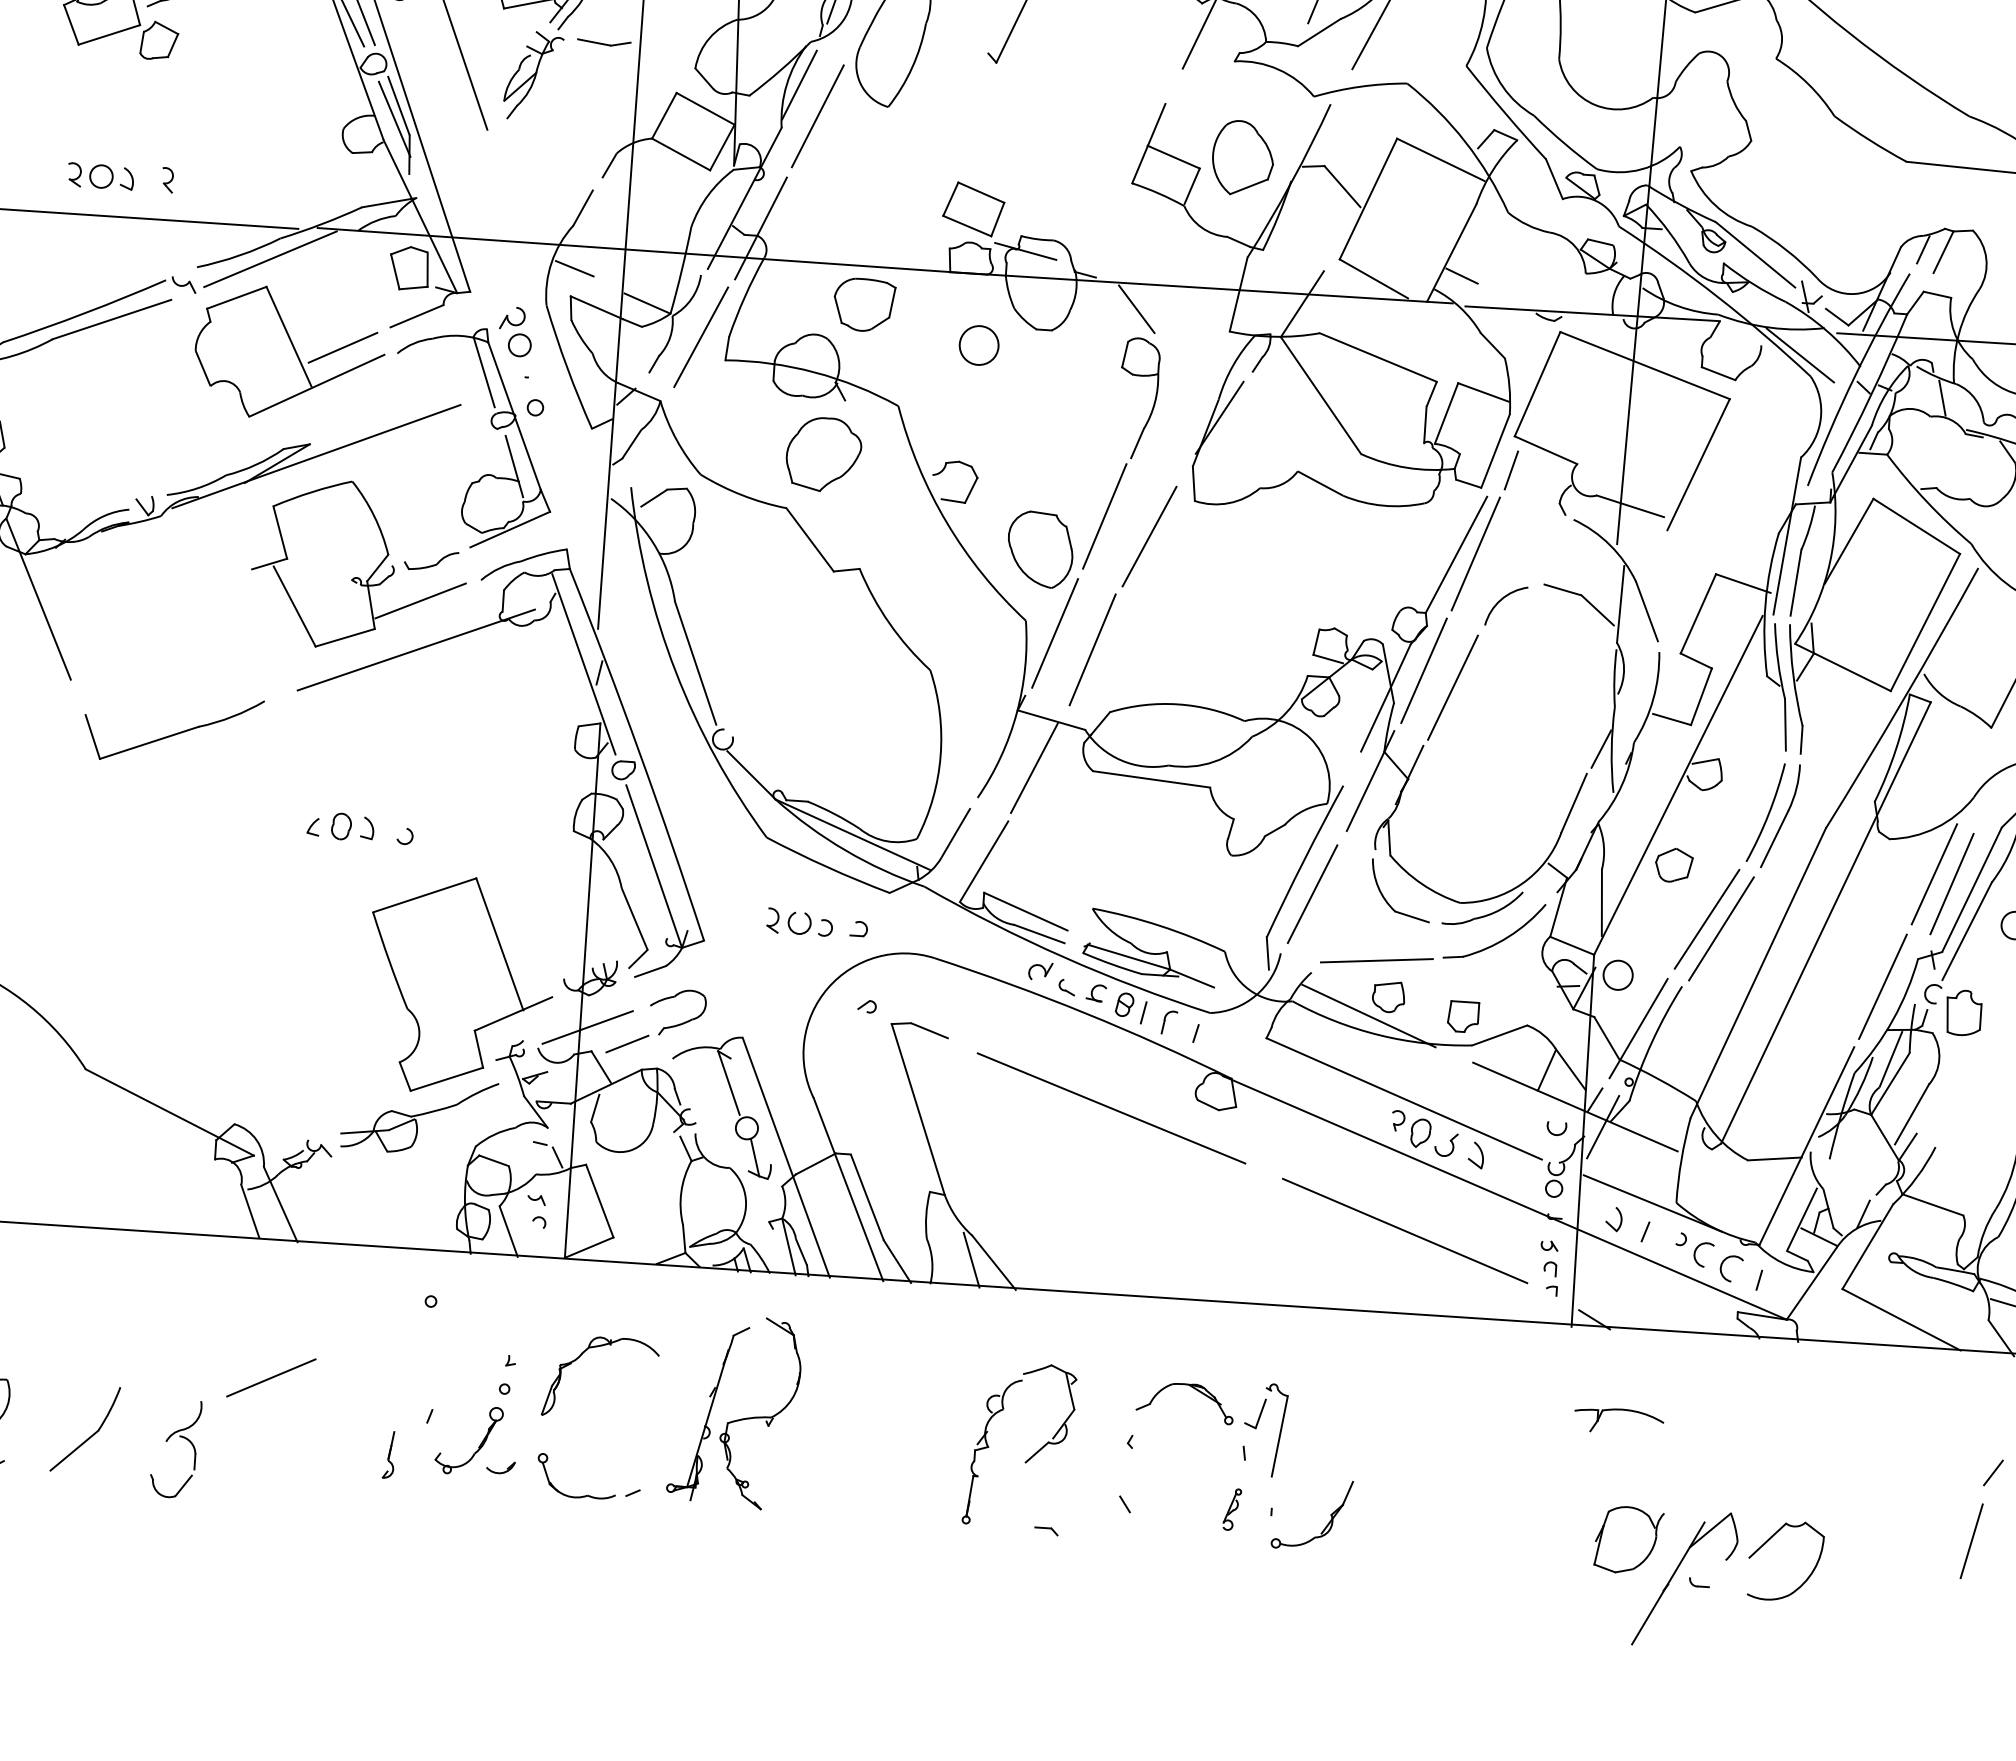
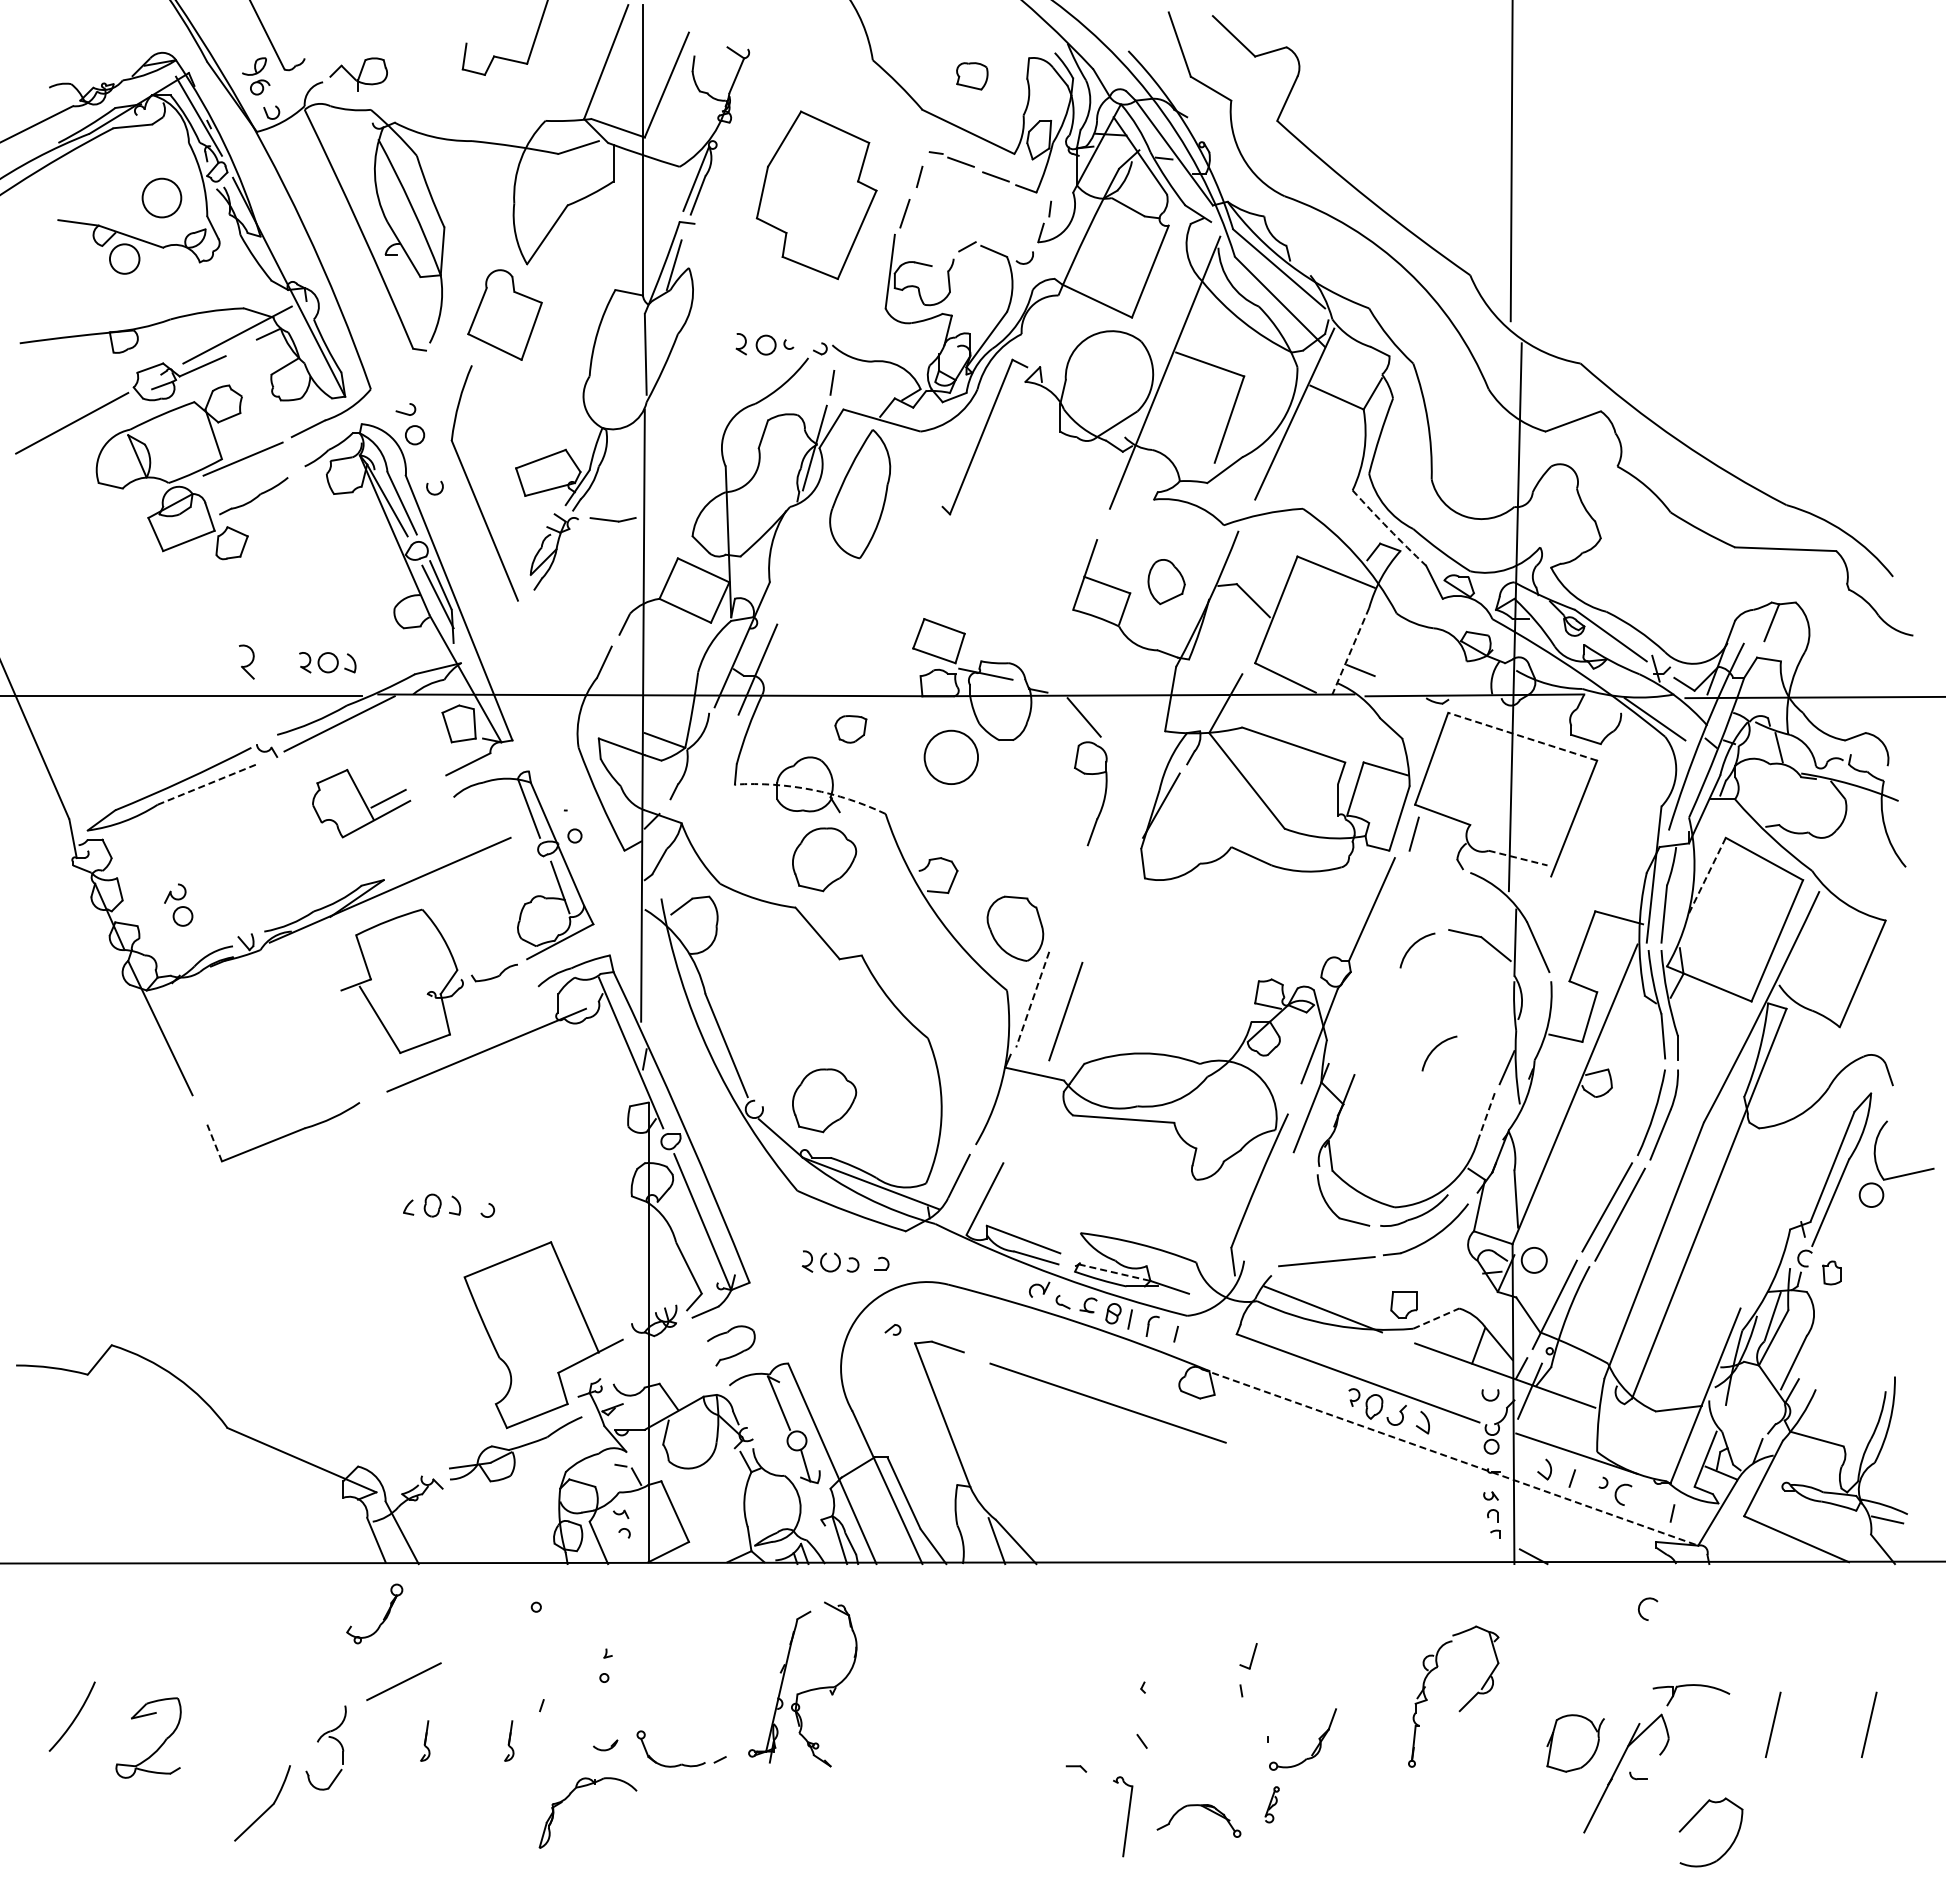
line: (799, 84) -> (782, 544), removed
arc: (1505, 113) -> (1388, 528), solid -> dashed
line: (817, 116) -> (799, 570), removed
part: (1242, 157) -> (1166, 581), size x0.7
part: (100, 176) -> (327, 662), moved
part: (168, 179) -> (247, 661), size x1.6
line: (1922, 249) -> (1753, 621), removed
line: (1451, 253) -> (1350, 651), solid -> dashed
line: (574, 268) -> (600, 714), removed
part: (864, 305) -> (850, 729), size x0.6
line: (112, 319) -> (207, 784), solid -> dashed
part: (515, 331) -> (178, 904), moved
line: (700, 337) -> (712, 766), removed
circle: (979, 345) -> (951, 757), size x1.6
part: (289, 353) -> (361, 803), size x0.6
line: (1644, 365) -> (1522, 736), solid -> dashed
arc: (815, 372) -> (812, 789), solid -> dashed
line: (1630, 506) -> (1518, 858), solid -> dashed
line: (1104, 516) -> (1068, 896), removed
line: (1148, 536) -> (1107, 911), removed
line: (1849, 541) -> (1707, 875), solid -> dashed
line: (1475, 553) -> (1388, 907), removed
line: (420, 600) -> (487, 1007), removed
line: (1054, 633) -> (1032, 999), solid -> dashed
line: (1423, 670) -> (1350, 1010), removed
line: (1452, 687) -> (1376, 1023), removed
arc: (1519, 722) -> (1435, 1049), added
part: (805, 734) -> (824, 1100), added
line: (92, 737) -> (214, 1143), solid -> dashed
line: (1034, 767) -> (1022, 1115), removed
line: (1574, 803) -> (1487, 1115), solid -> dashed
part: (1673, 865) -> (1575, 1163), removed
line: (1933, 873) -> (1798, 1155), removed
line: (1951, 884) -> (1814, 1163), removed
line: (1311, 894) -> (1267, 1208), removed
line: (1129, 956) -> (1114, 1272), solid -> dashed
line: (1882, 987) -> (1761, 1255), removed
part: (1388, 996) -> (1338, 1291), removed
part: (1962, 1012) -> (1831, 1272), size x0.6
line: (587, 1027) -> (654, 1363), removed
line: (1499, 1035) -> (1436, 1318), solid -> dashed
line: (626, 1043) -> (689, 1375), removed
line: (1505, 1198) -> (1450, 1457), solid -> dashed
line: (1404, 1231) -> (1365, 1491), removed
arc: (1724, 1262) -> (1641, 1604), moved
part: (581, 1356) -> (570, 1795), moved
part: (1192, 1388) -> (1204, 1808), moved
part: (1618, 1411) -> (1690, 1686), moved
part: (1275, 1430) -> (1123, 1816), moved
part: (90, 1435) -> (267, 1808), moved
part: (478, 1446) -> (383, 1618), moved
part: (291, 1447) -> (425, 1740), added
part: (1030, 1457) -> (1463, 1706), moved
line: (1992, 1473) -> (1883, 1665), removed
part: (1231, 1509) -> (1271, 1804), moved
line: (1859, 1533) -> (1772, 1724), added
part: (1768, 1541) -> (1695, 1816), moved

